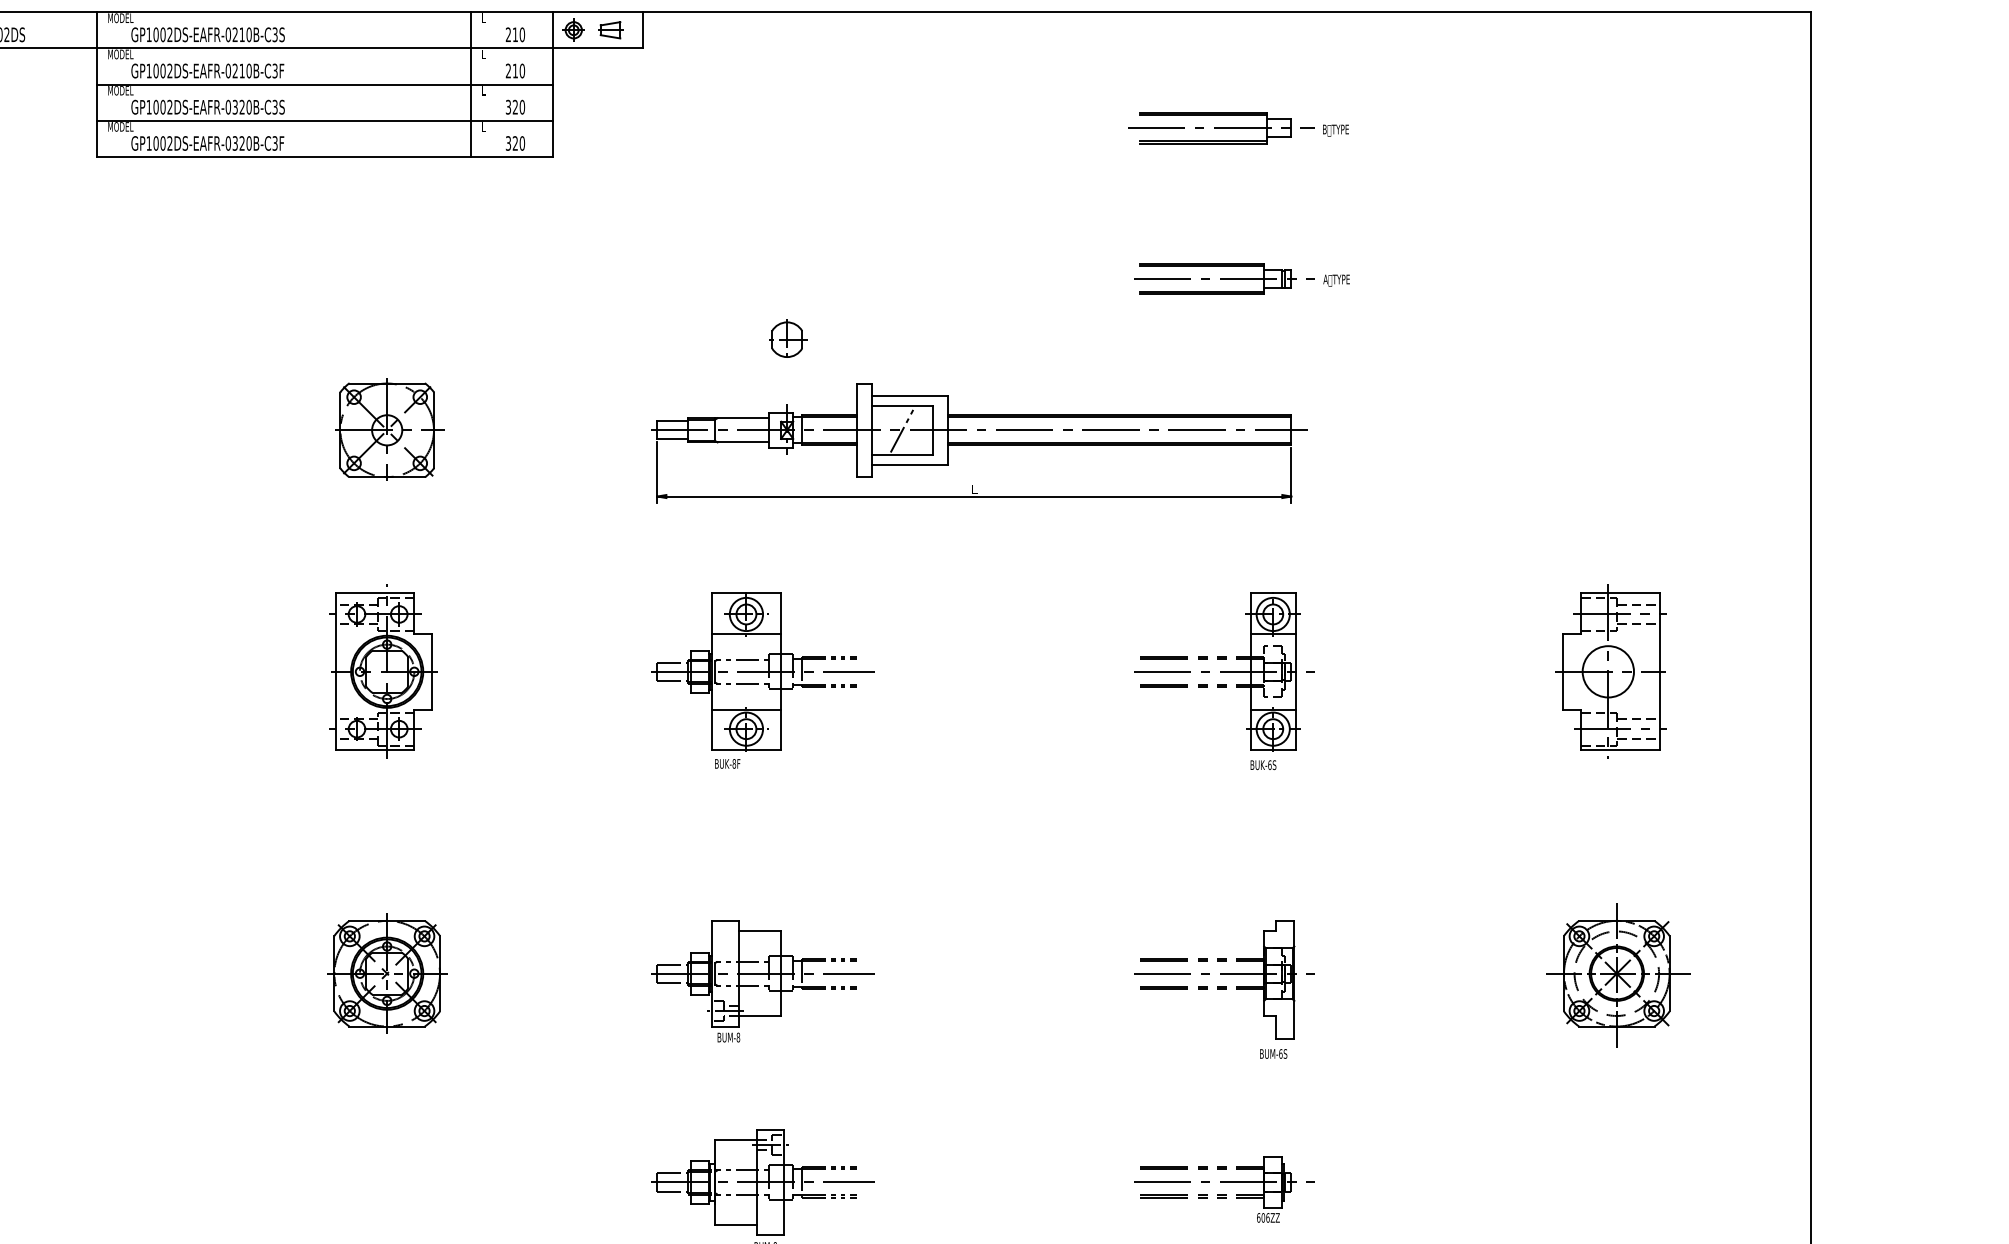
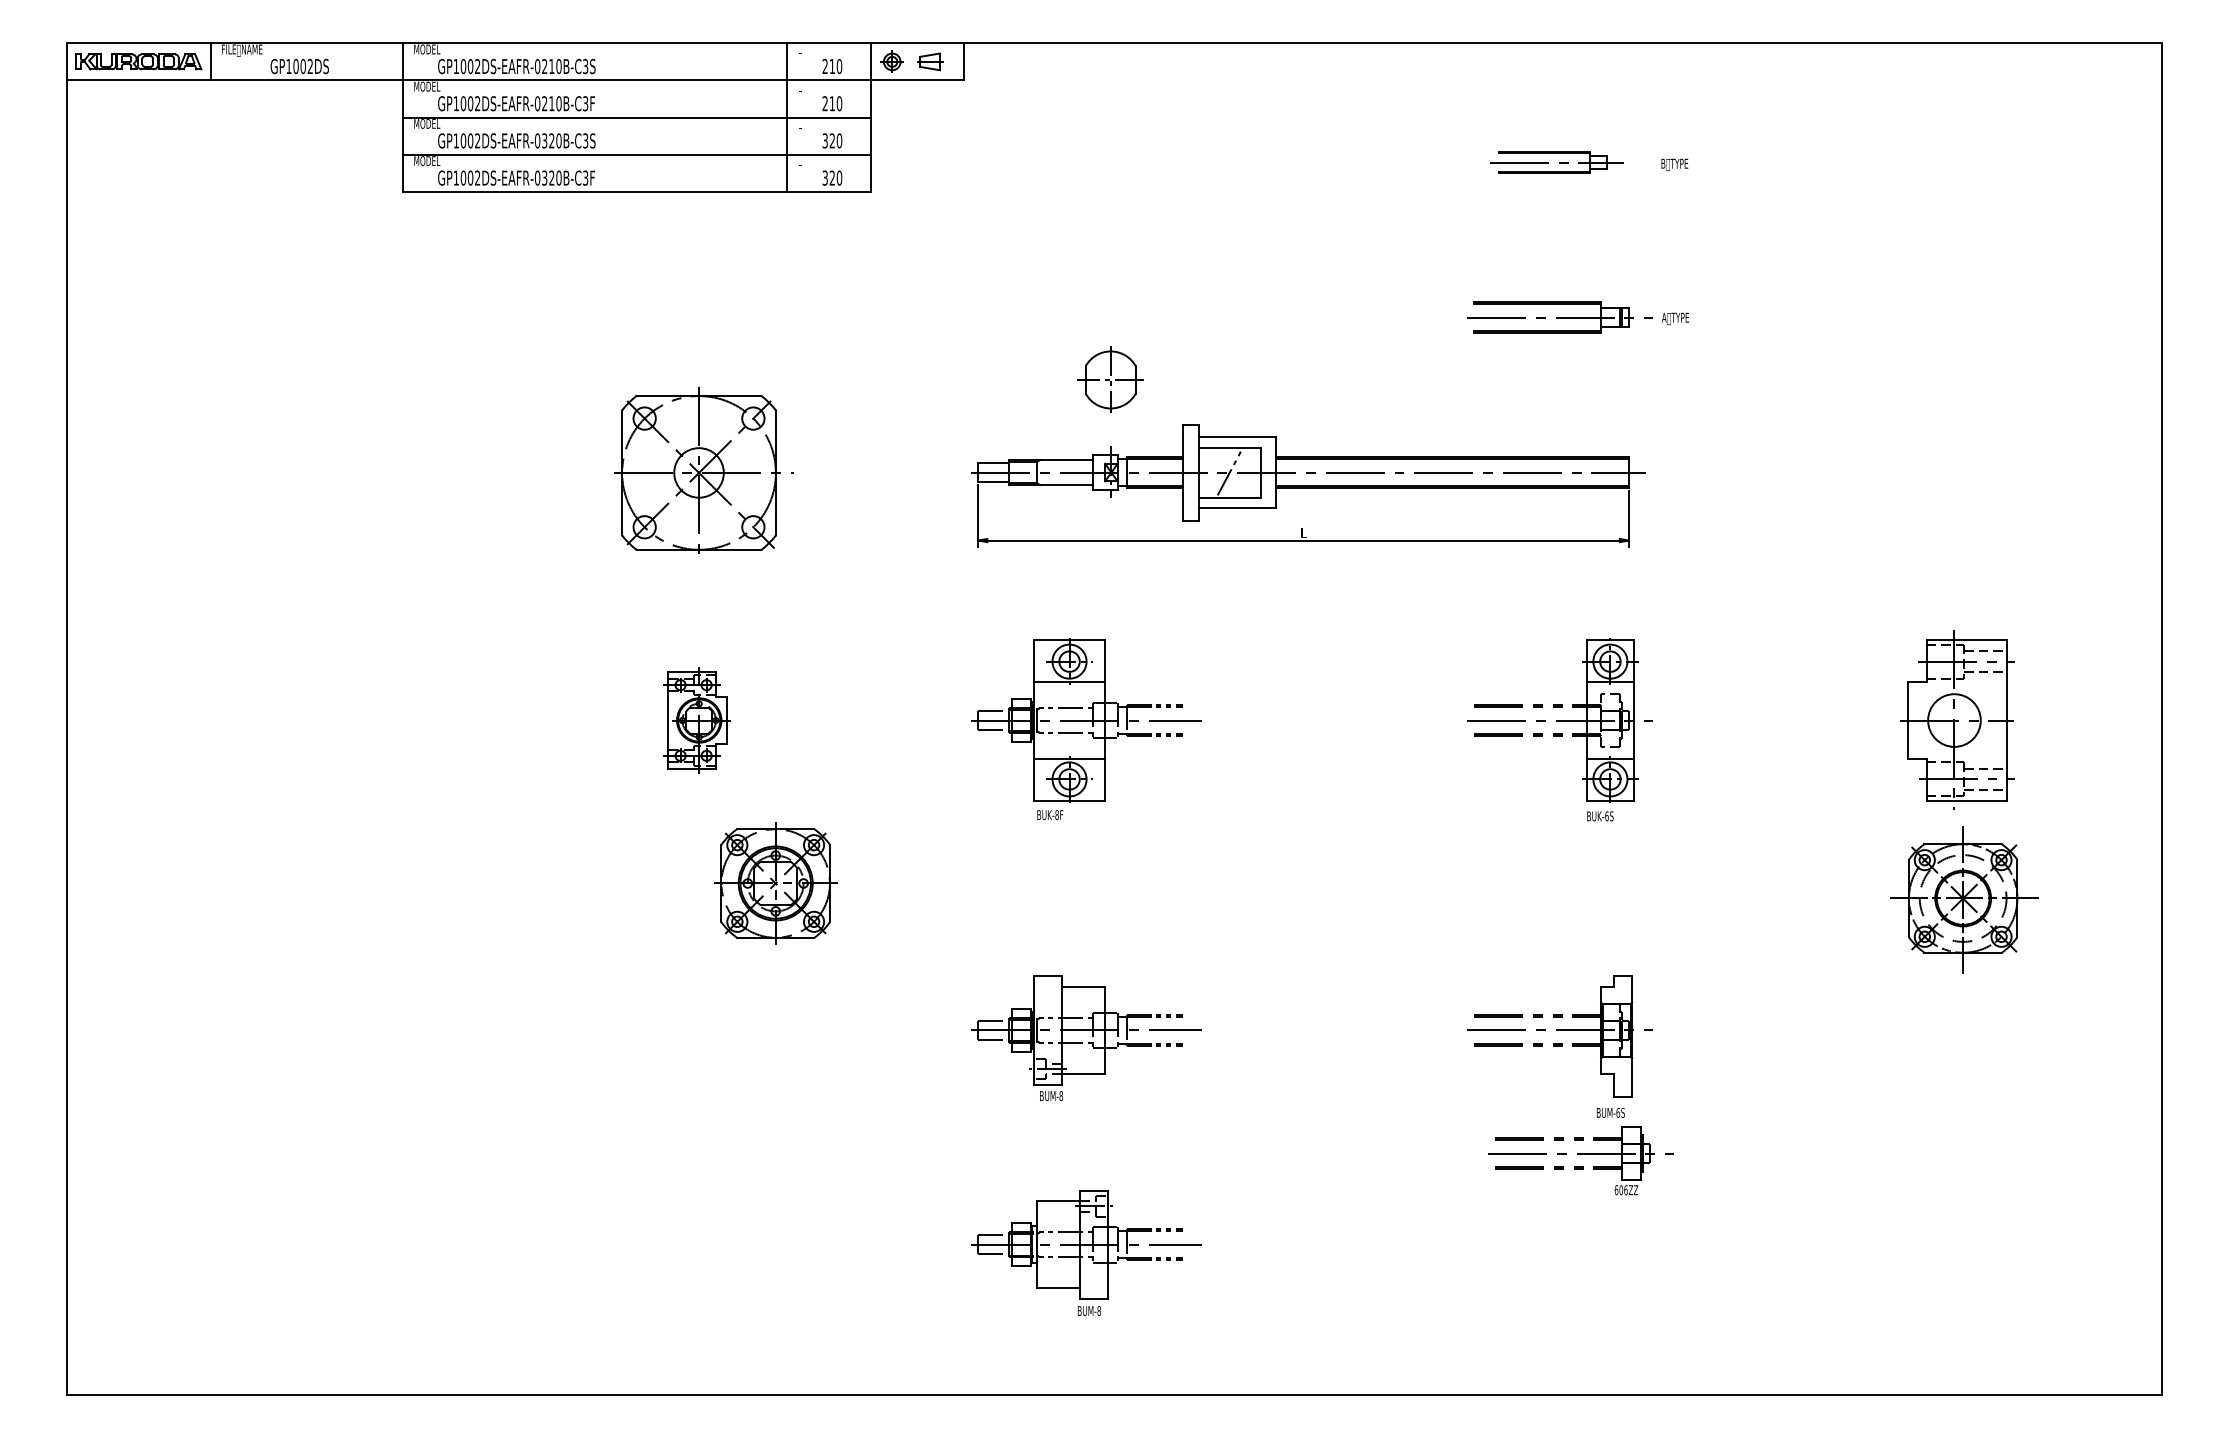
part: (1220, 128) -> (1556, 162), size x0.7
part: (788, 338) -> (1112, 378), size x1.6
part: (389, 429) -> (703, 471), size x1.6
part: (383, 671) -> (696, 720), size x0.6
part: (386, 973) -> (775, 883), moved
part: (1618, 974) -> (1964, 899), moved
part: (1223, 1188) -> (1580, 1160), moved

